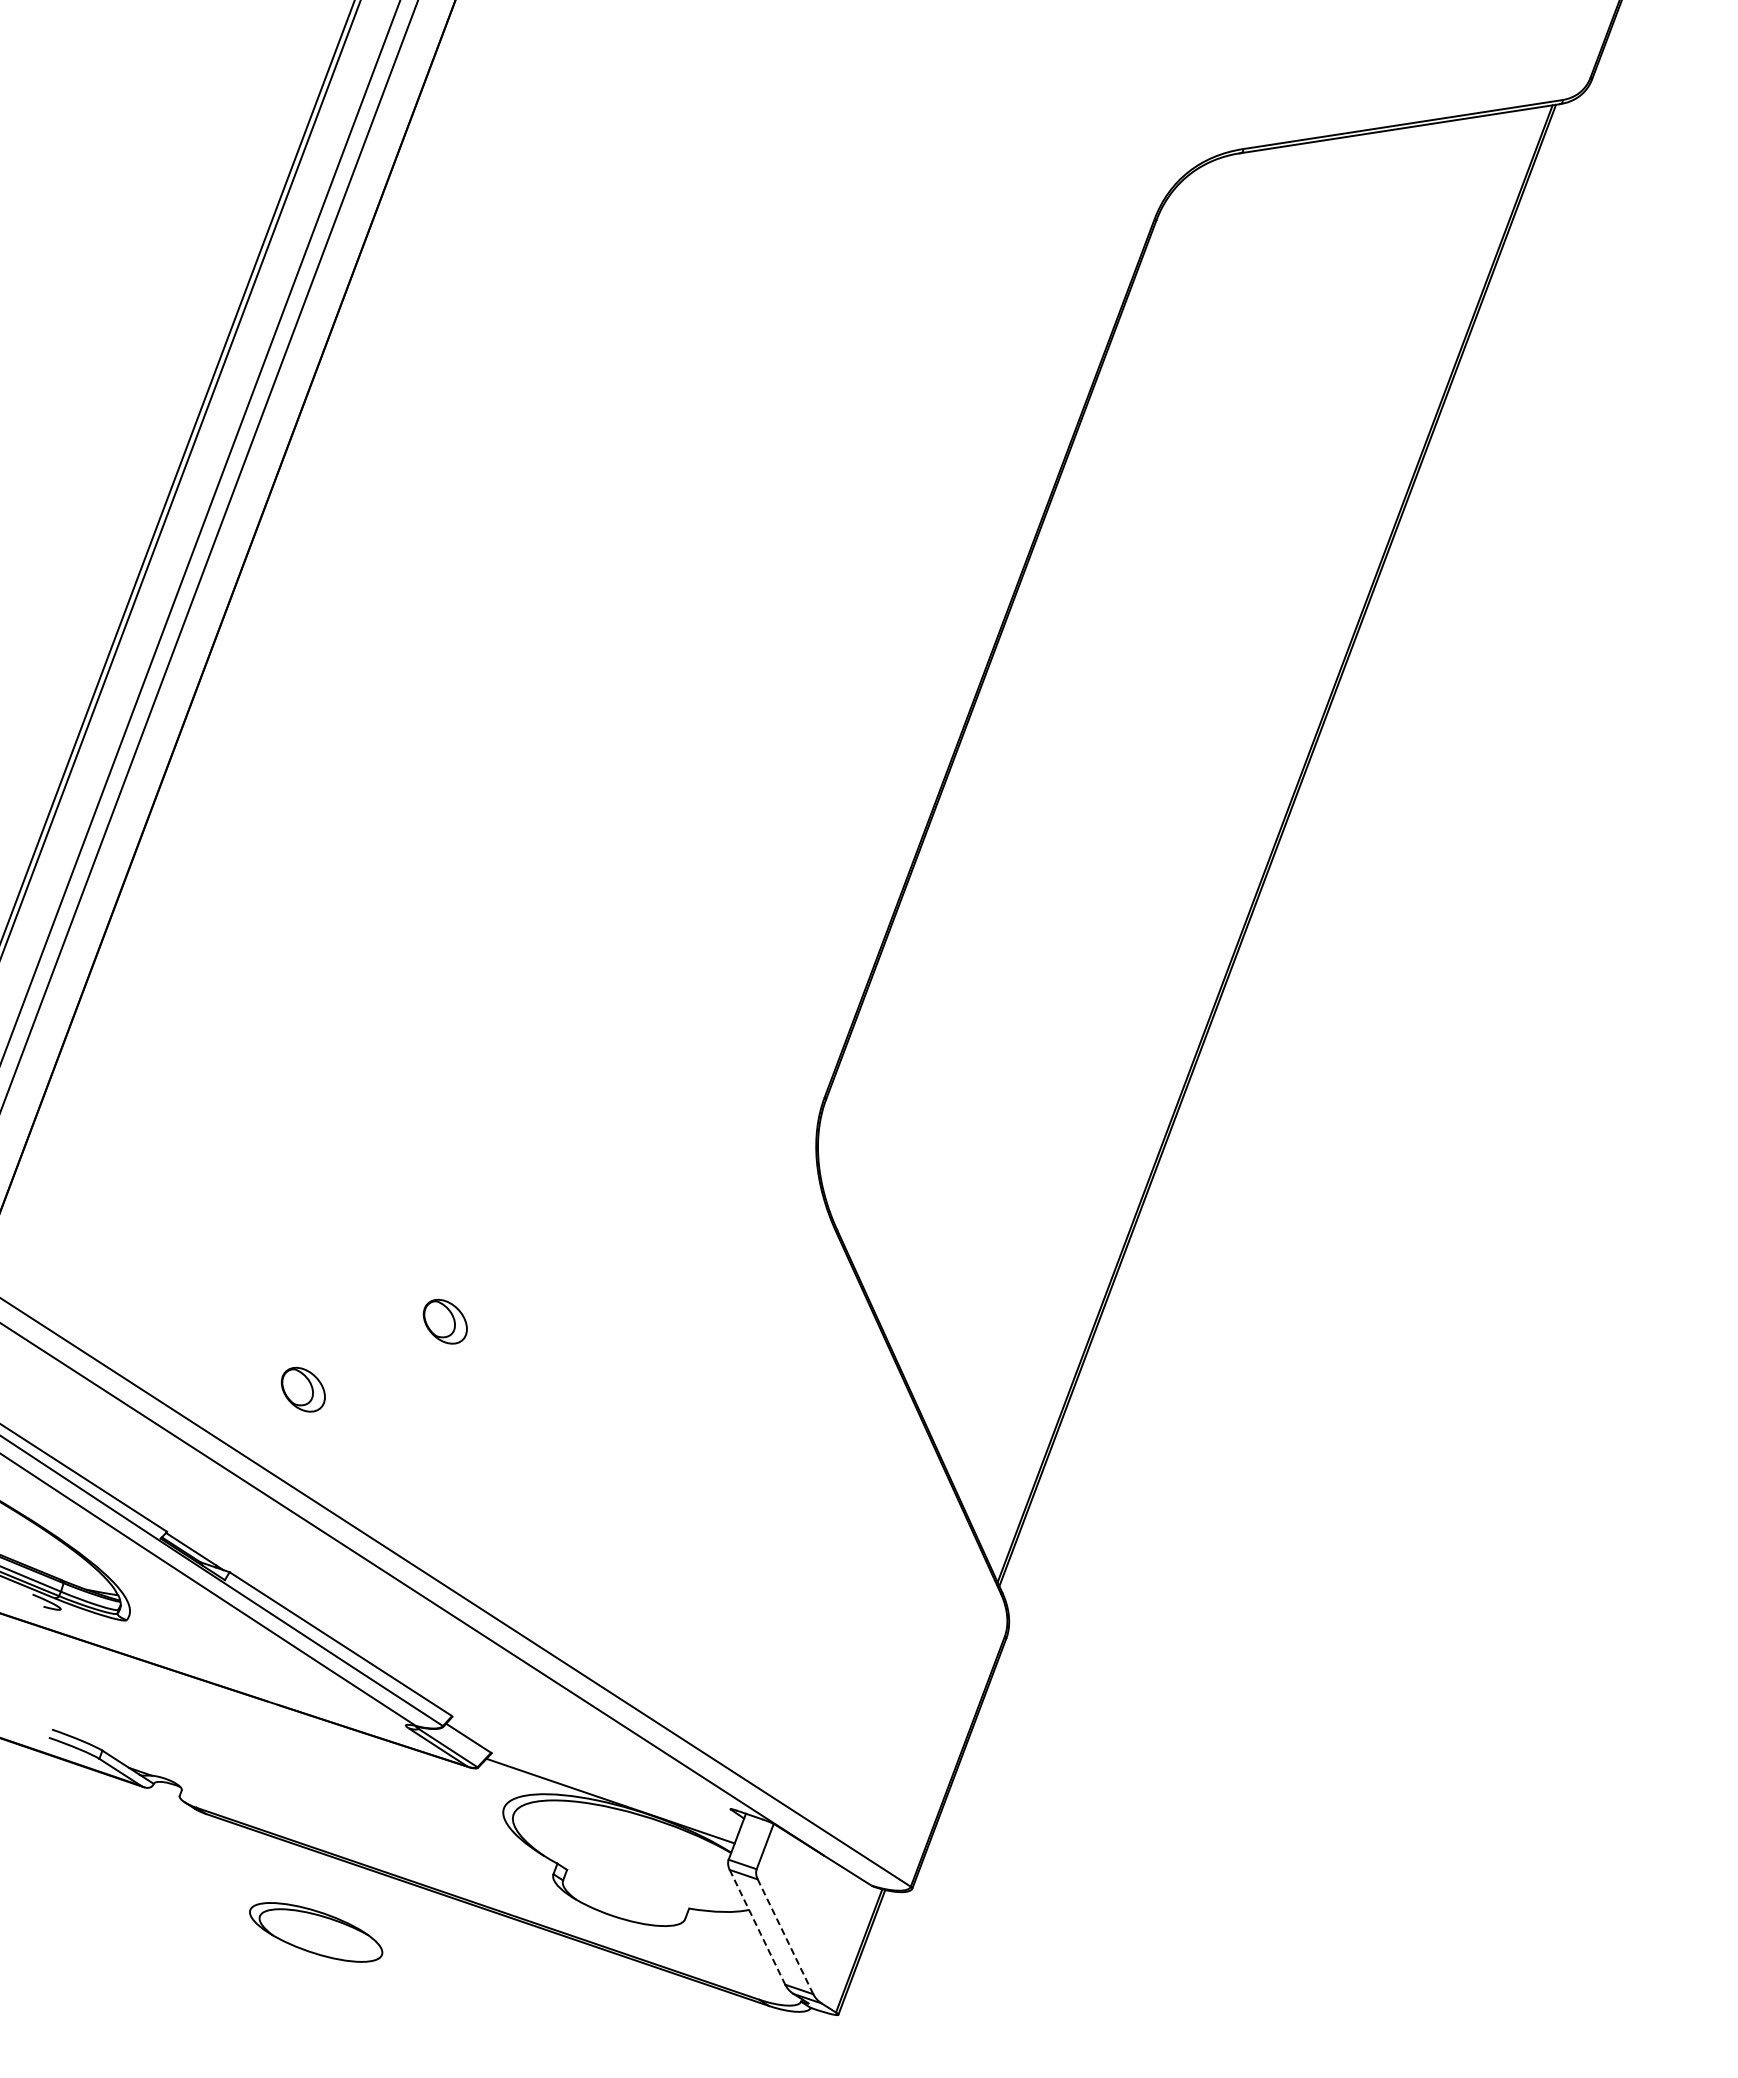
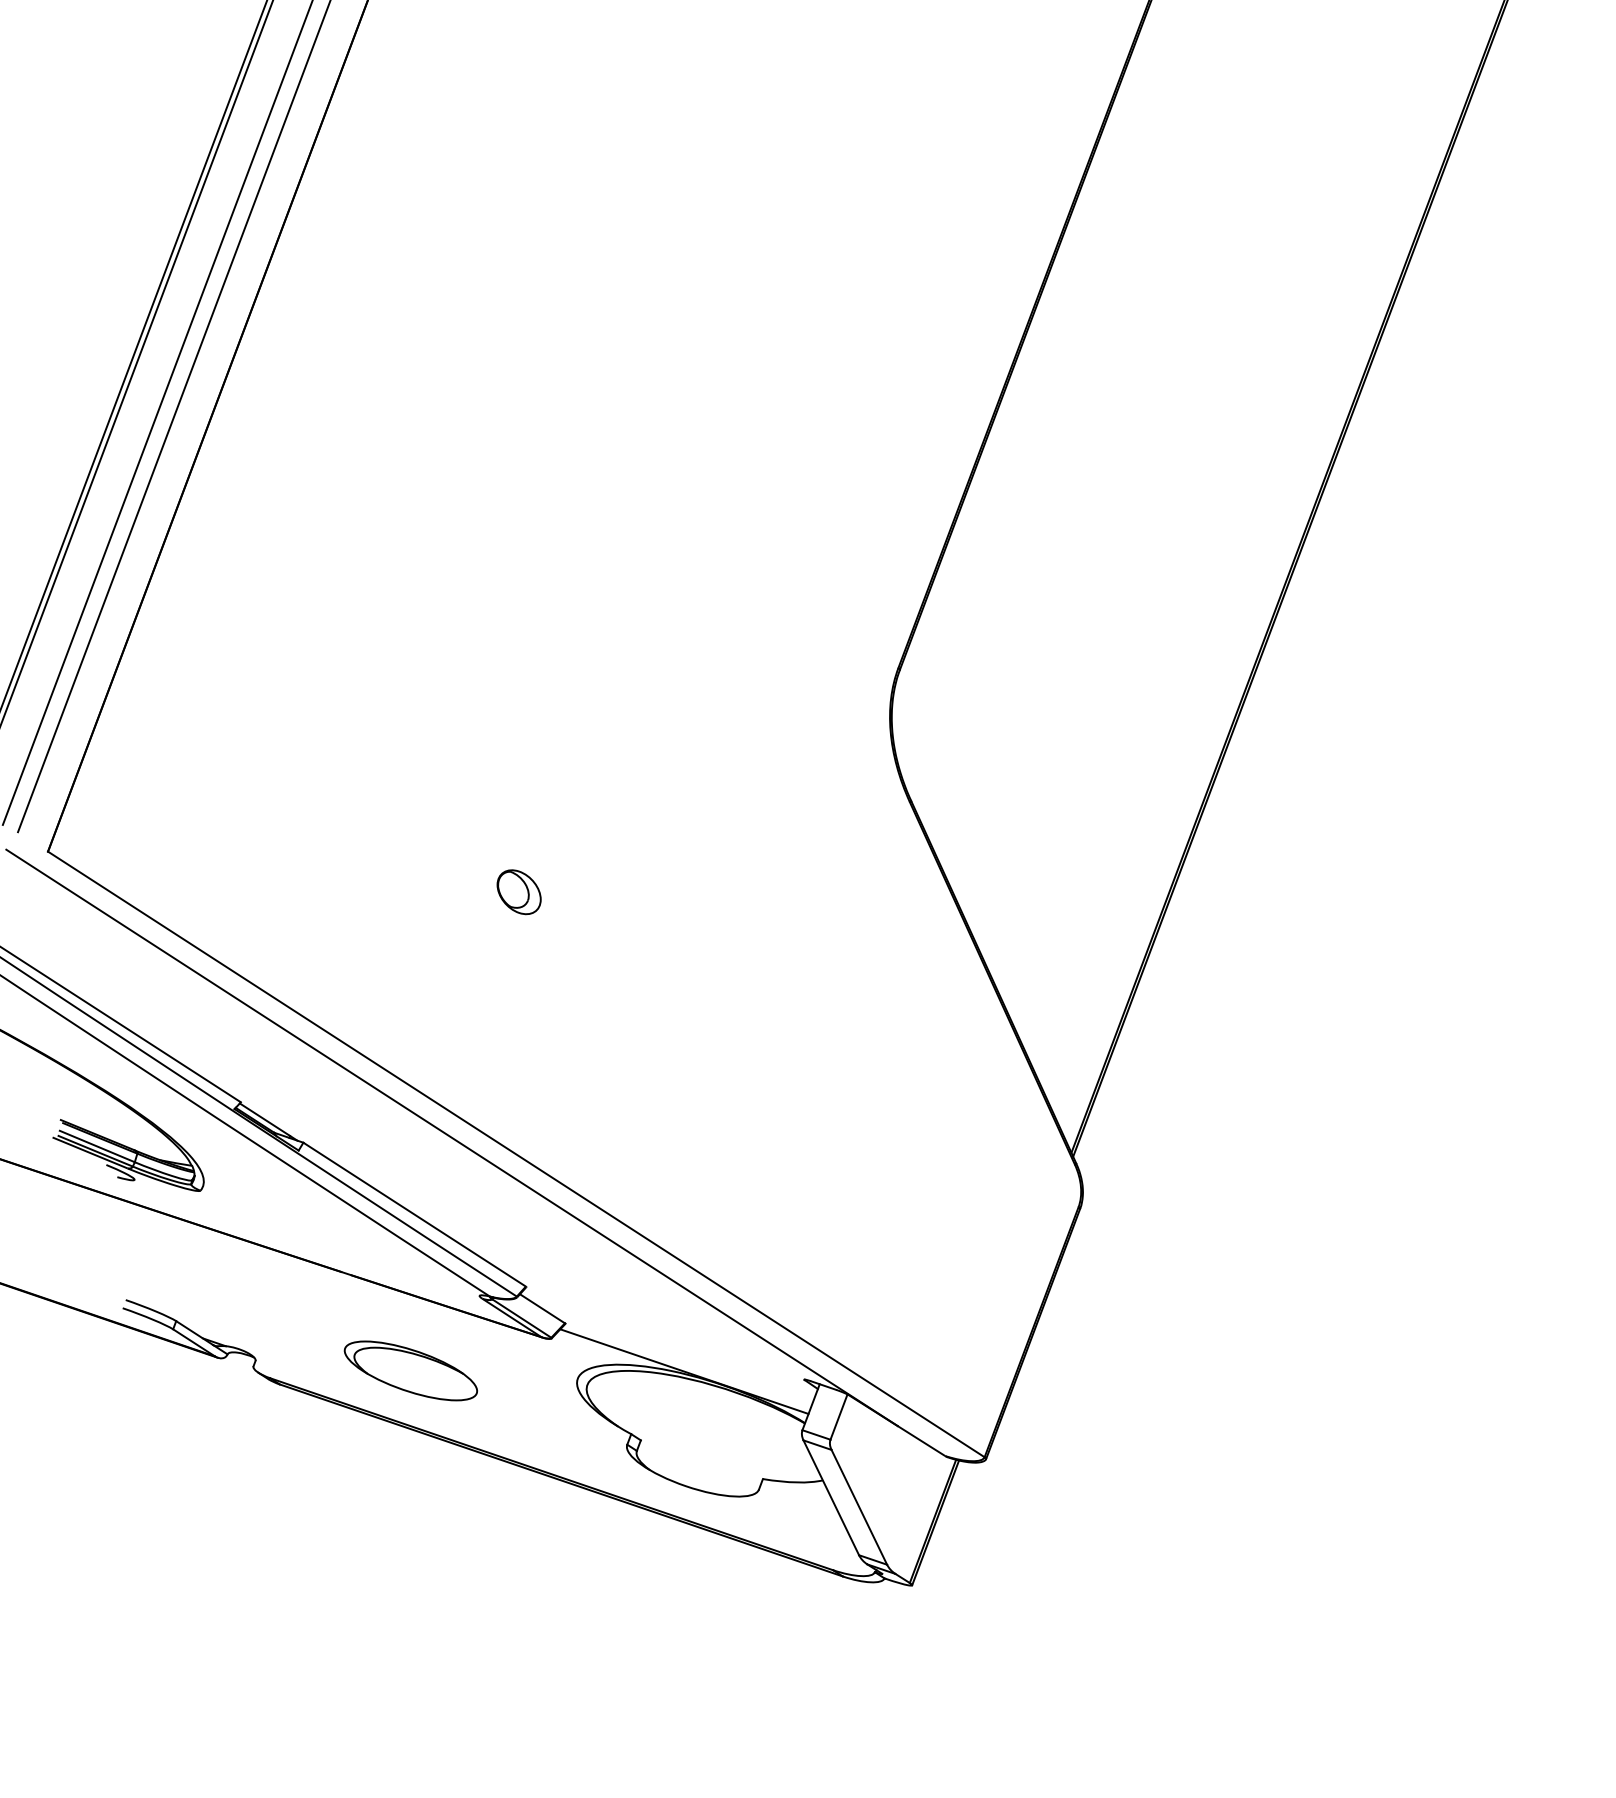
part: (302, 1389) -> (376, 959), removed
line: (757, 1927) -> (831, 1497), dashed -> solid
part: (316, 1932) -> (411, 1370), moved
line: (785, 1936) -> (859, 1506), dashed -> solid

